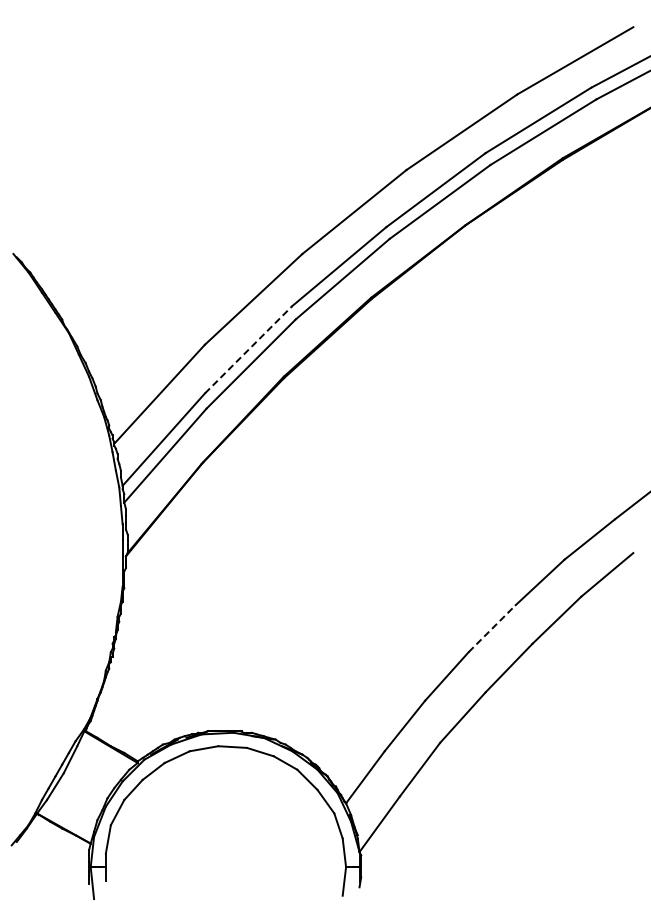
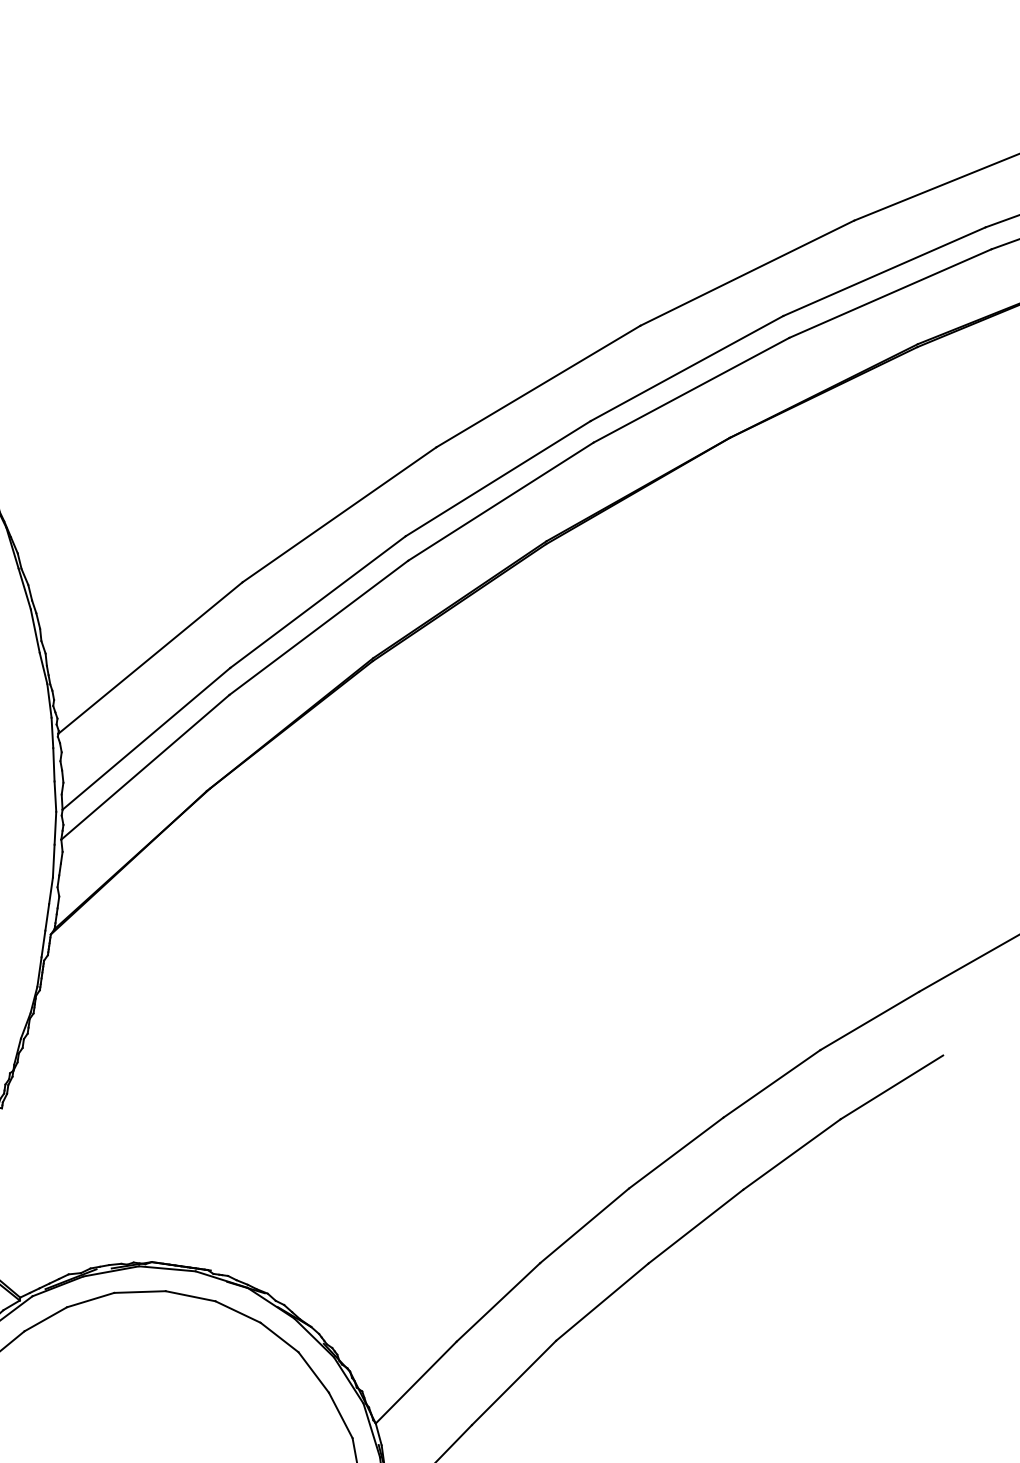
line: (248, 349) -> (317, 601), dashed -> solid
line: (492, 628) -> (676, 1152), dashed -> solid

